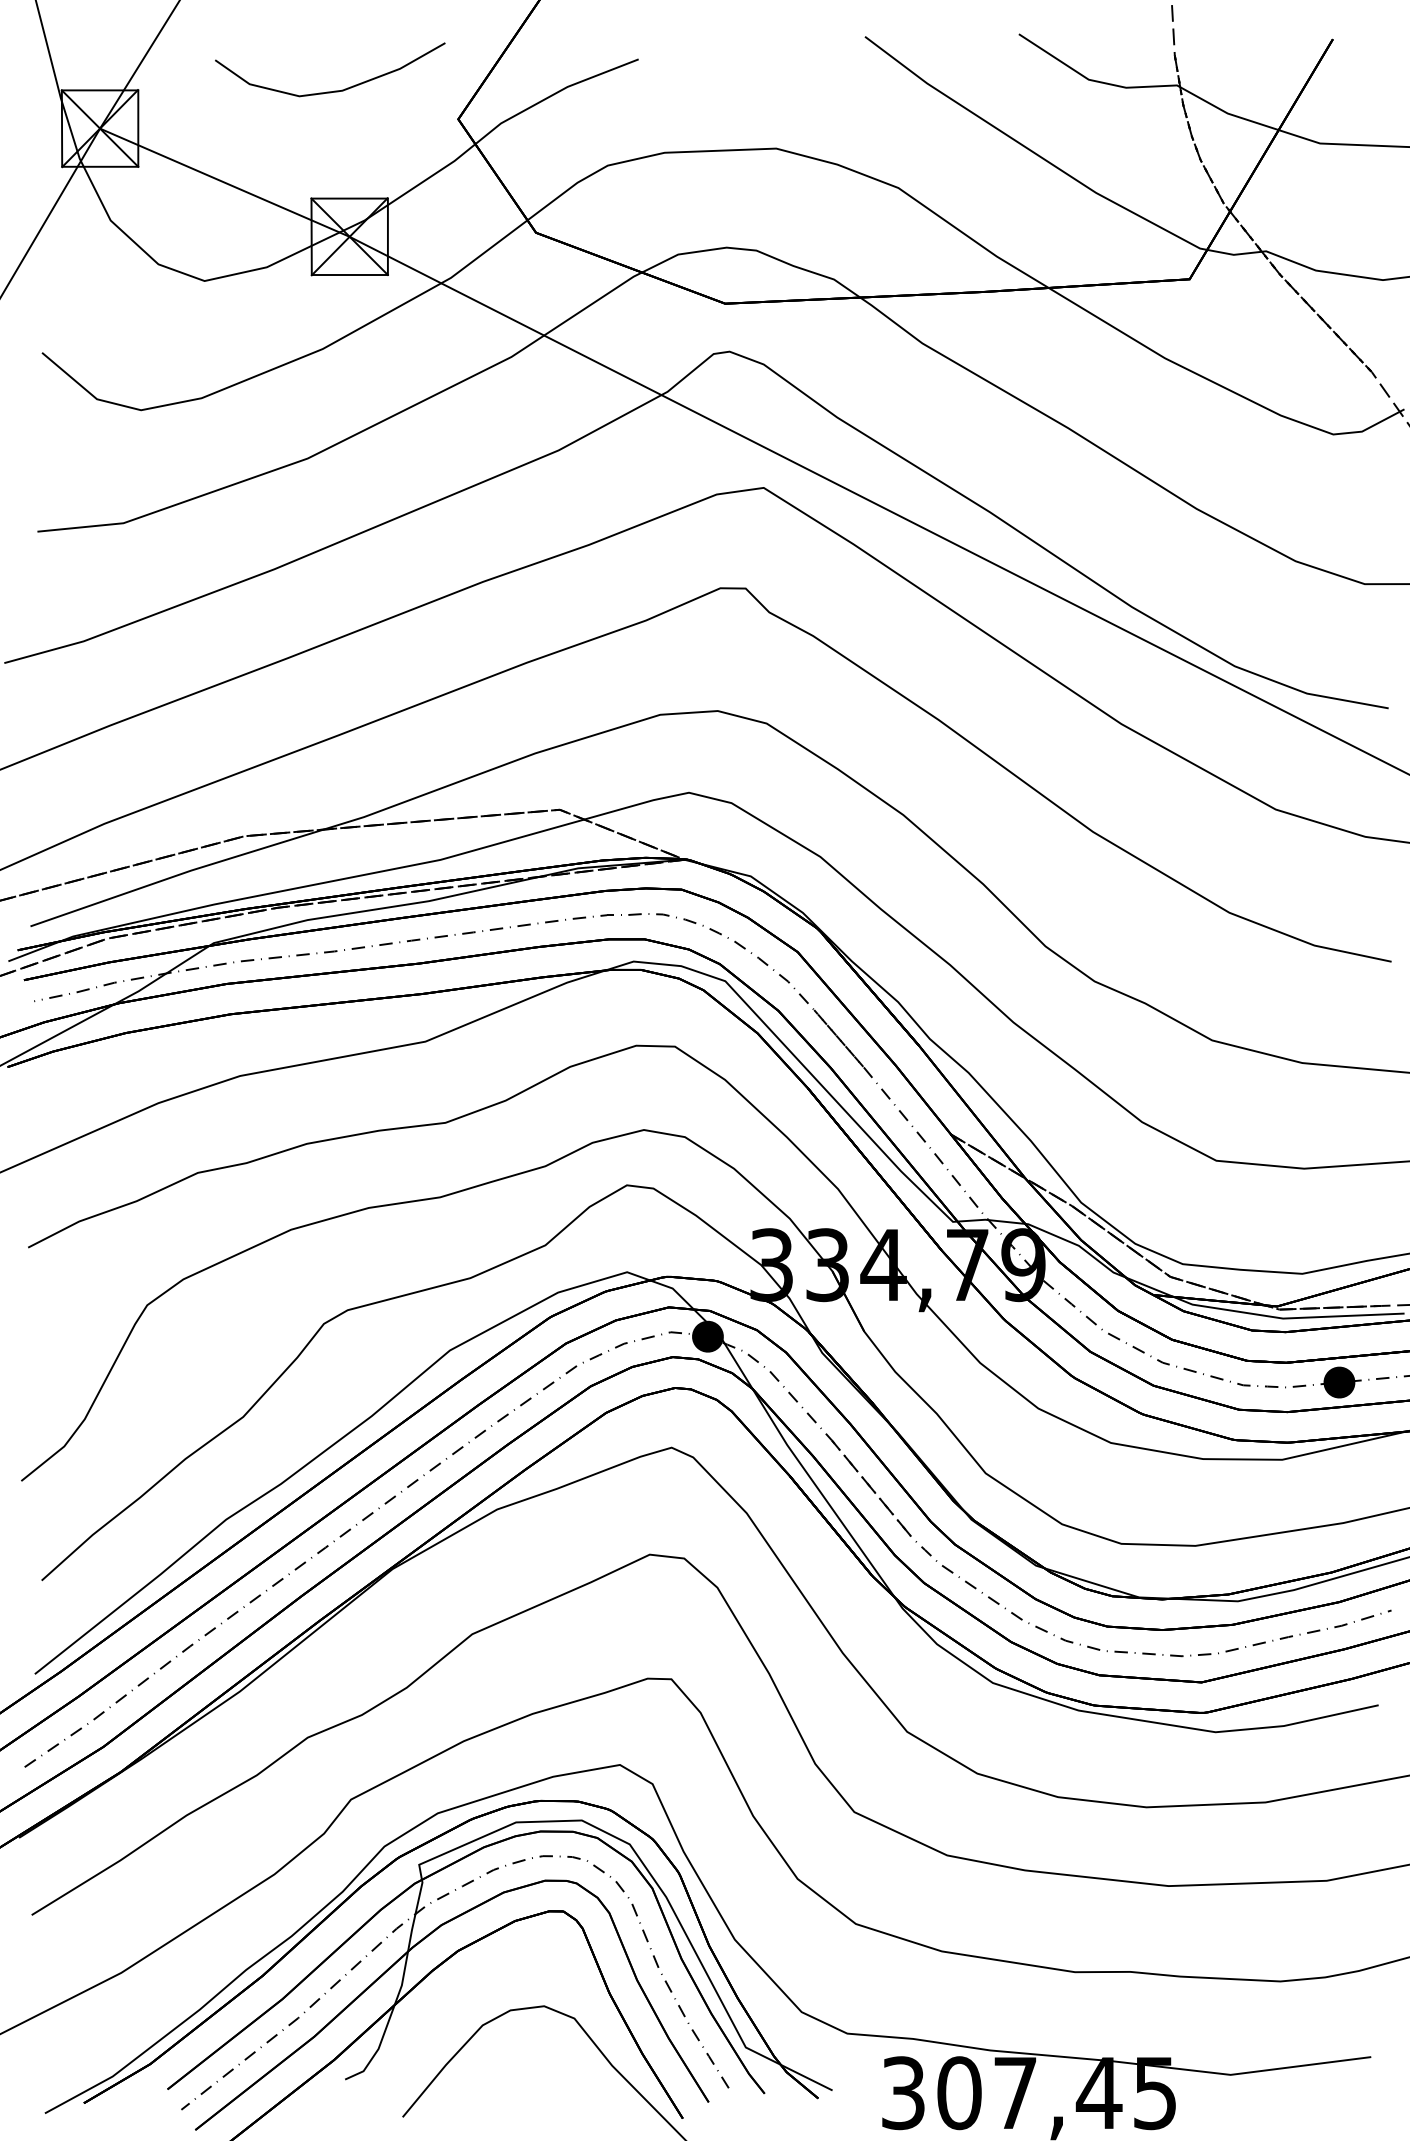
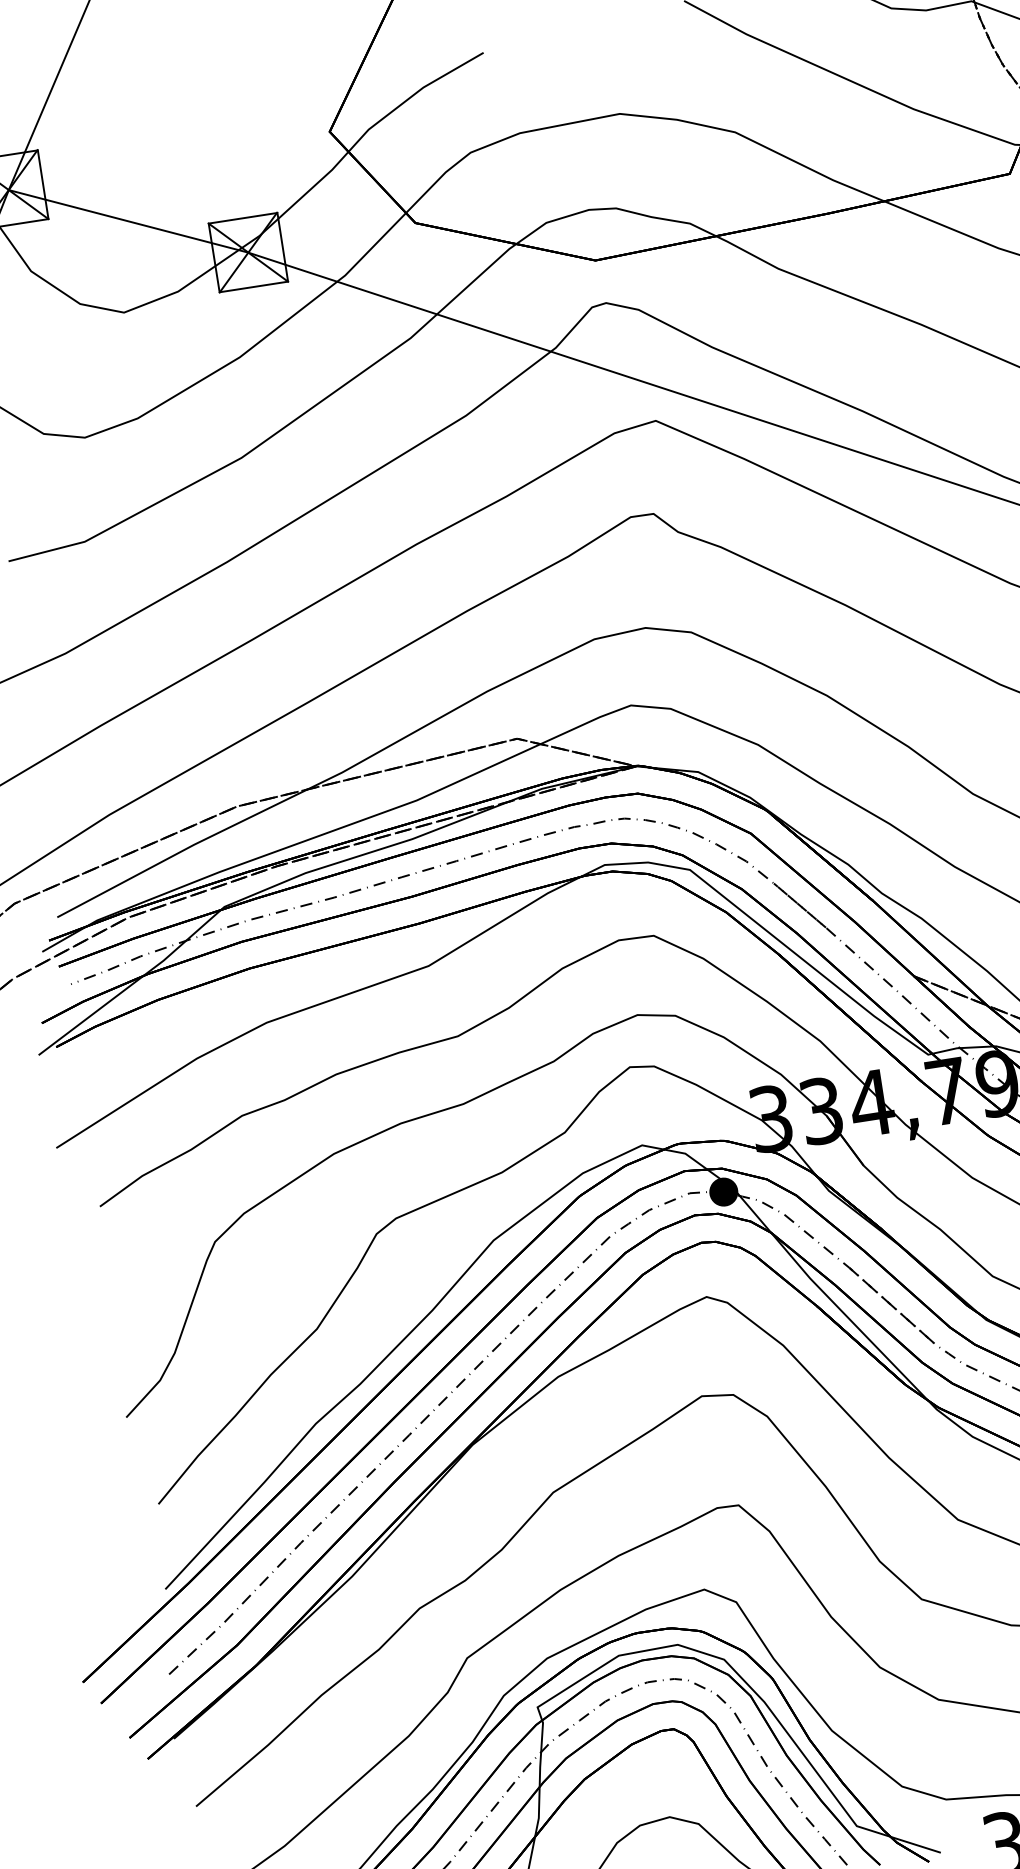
curve: (334, 90) -> (214, 123), removed

